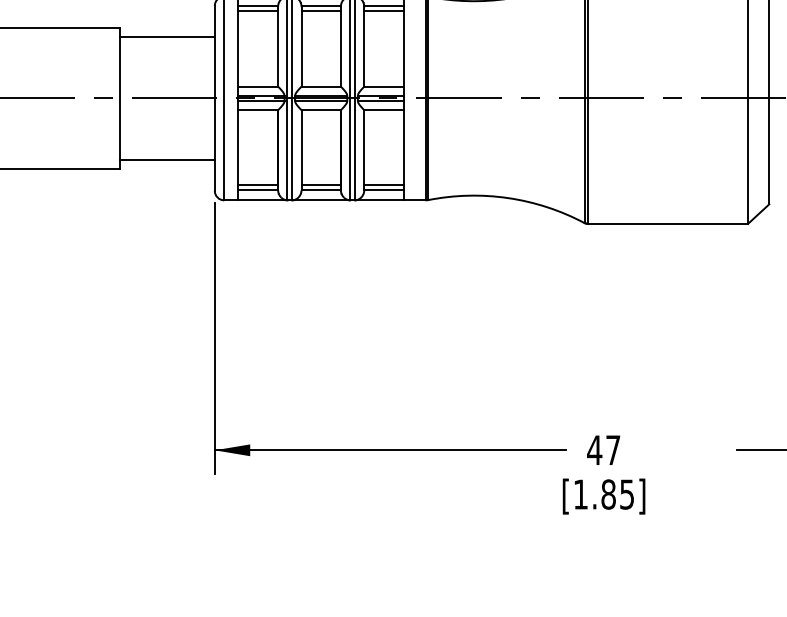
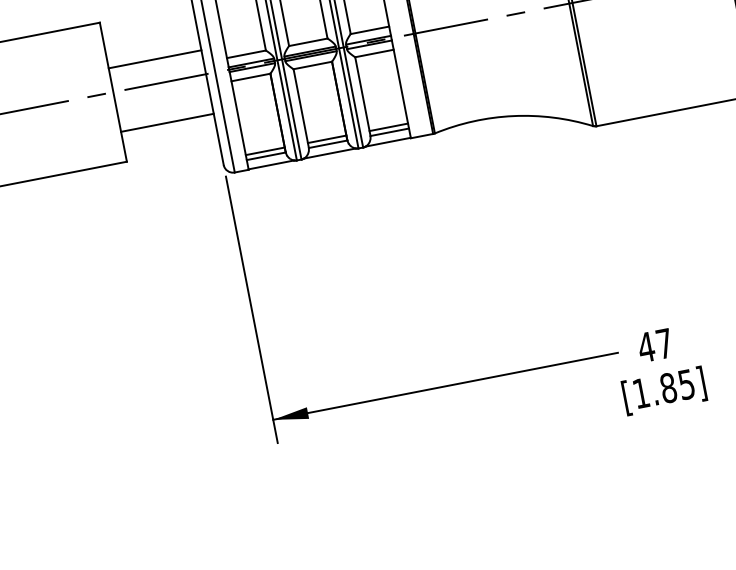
line: (167, 37) -> (155, 59), moved
line: (167, 159) -> (167, 122), moved

